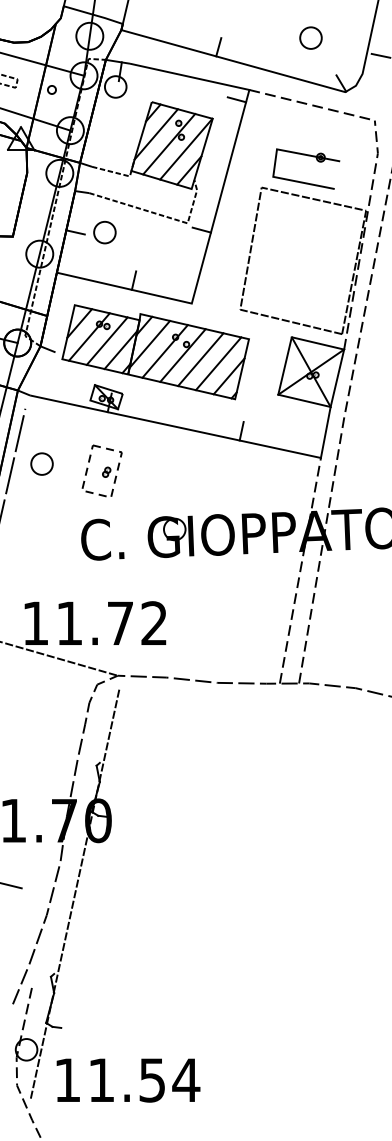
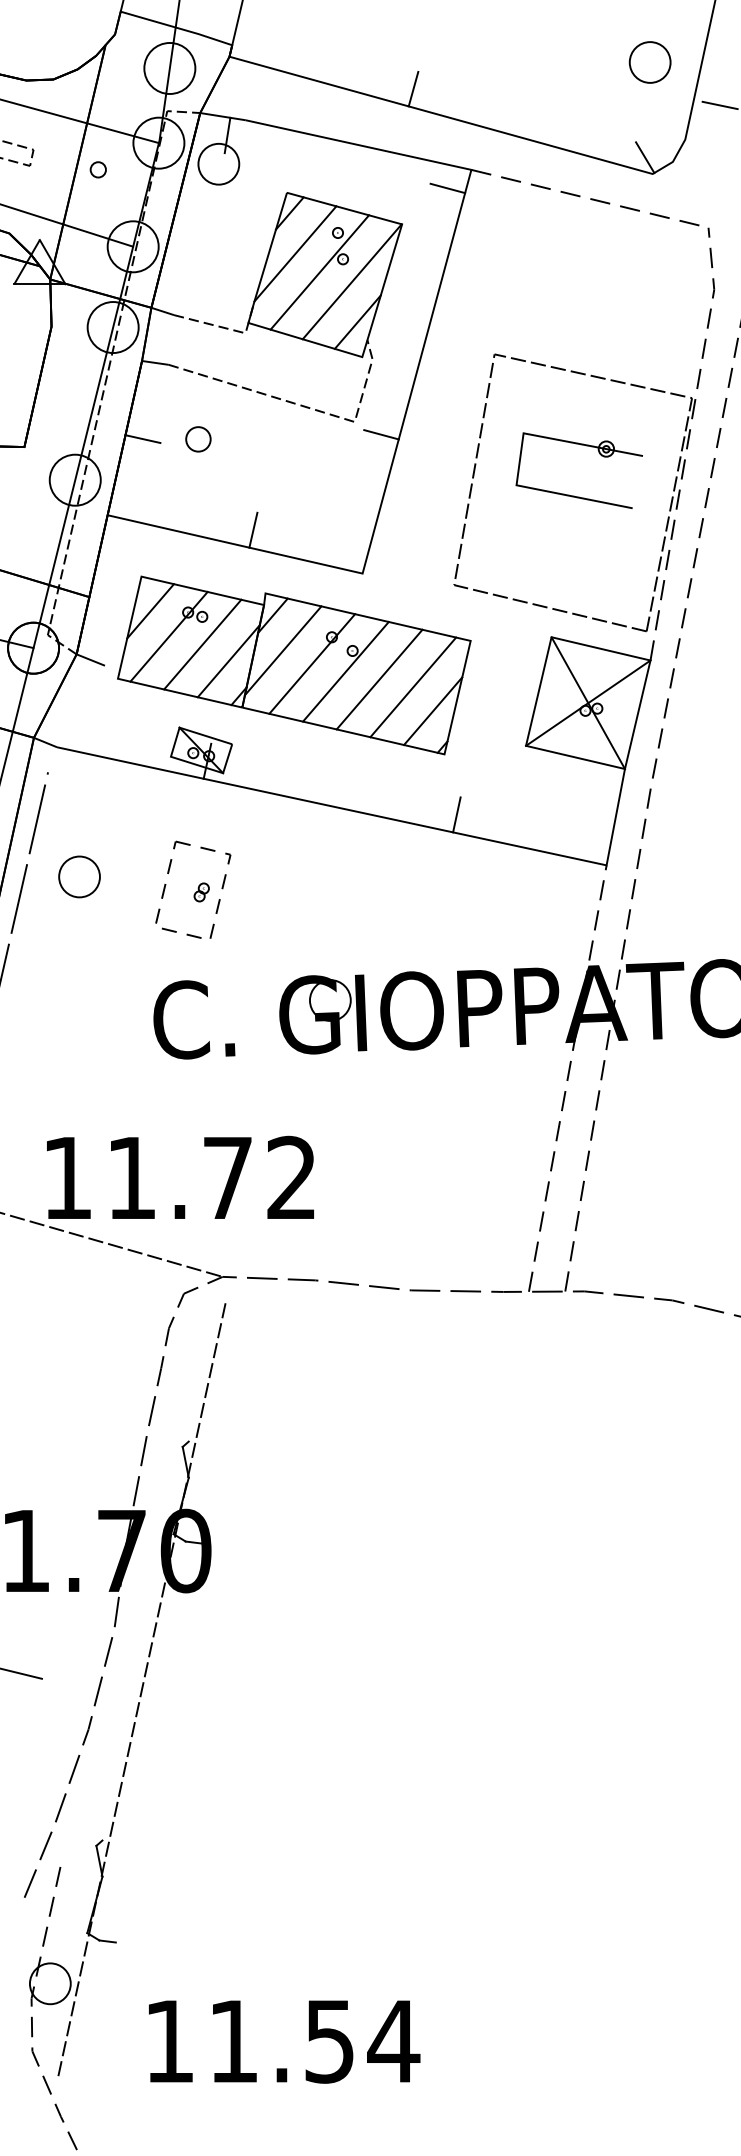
part: (310, 37) -> (649, 61), moved
part: (307, 156) -> (581, 446), moved
part: (104, 232) -> (197, 439), size x0.6
text: (128, 1080) -> (284, 2041), moved

